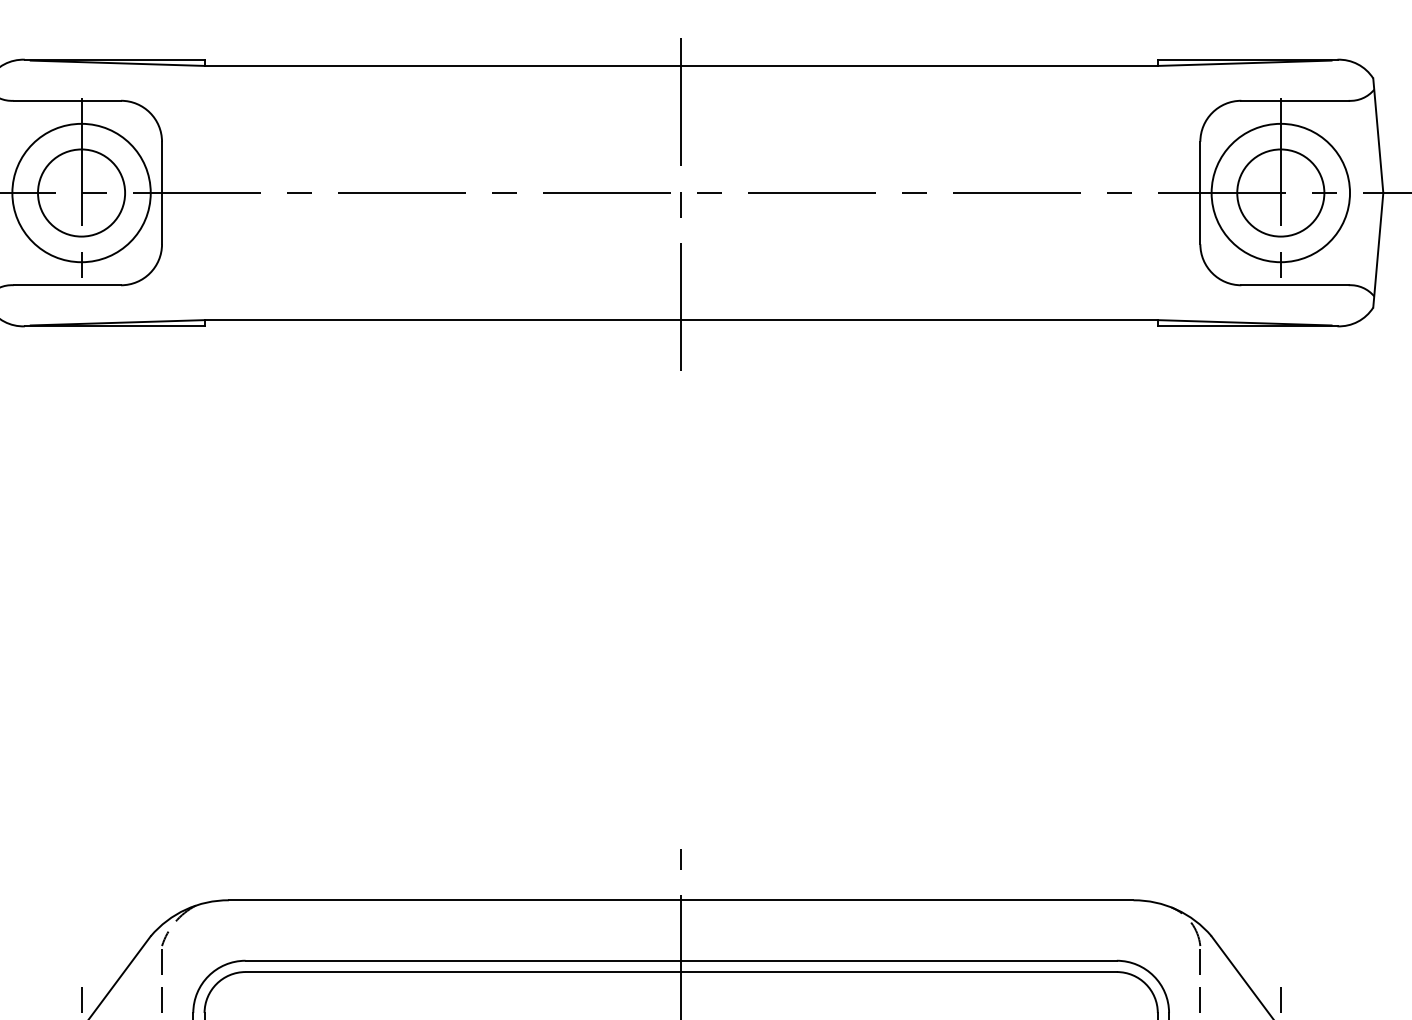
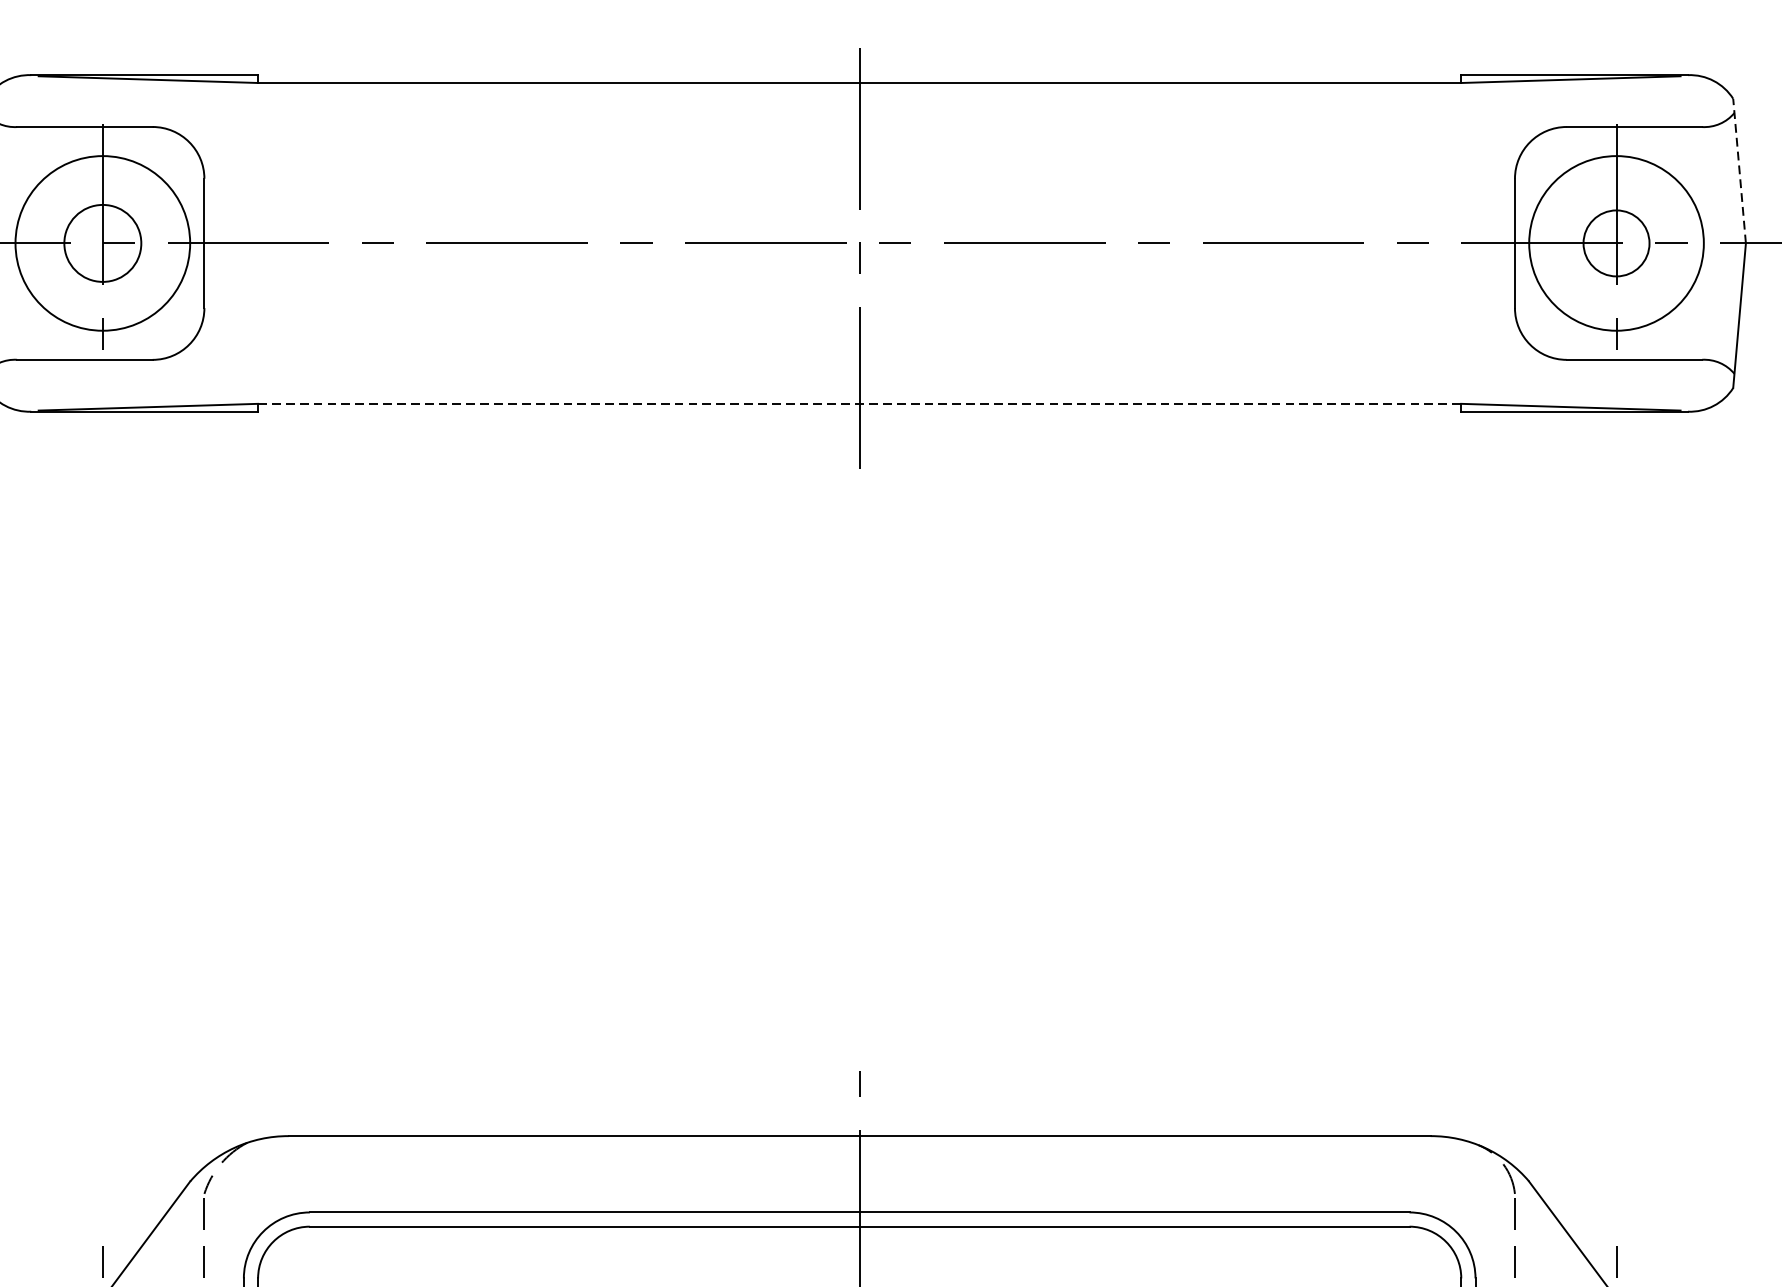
line: (1378, 135) -> (1739, 170), solid -> dashed
circle: (81, 192) -> (102, 242), size x0.7
circle: (1280, 192) -> (1616, 242), size x0.6
line: (681, 320) -> (860, 404), solid -> dashed

